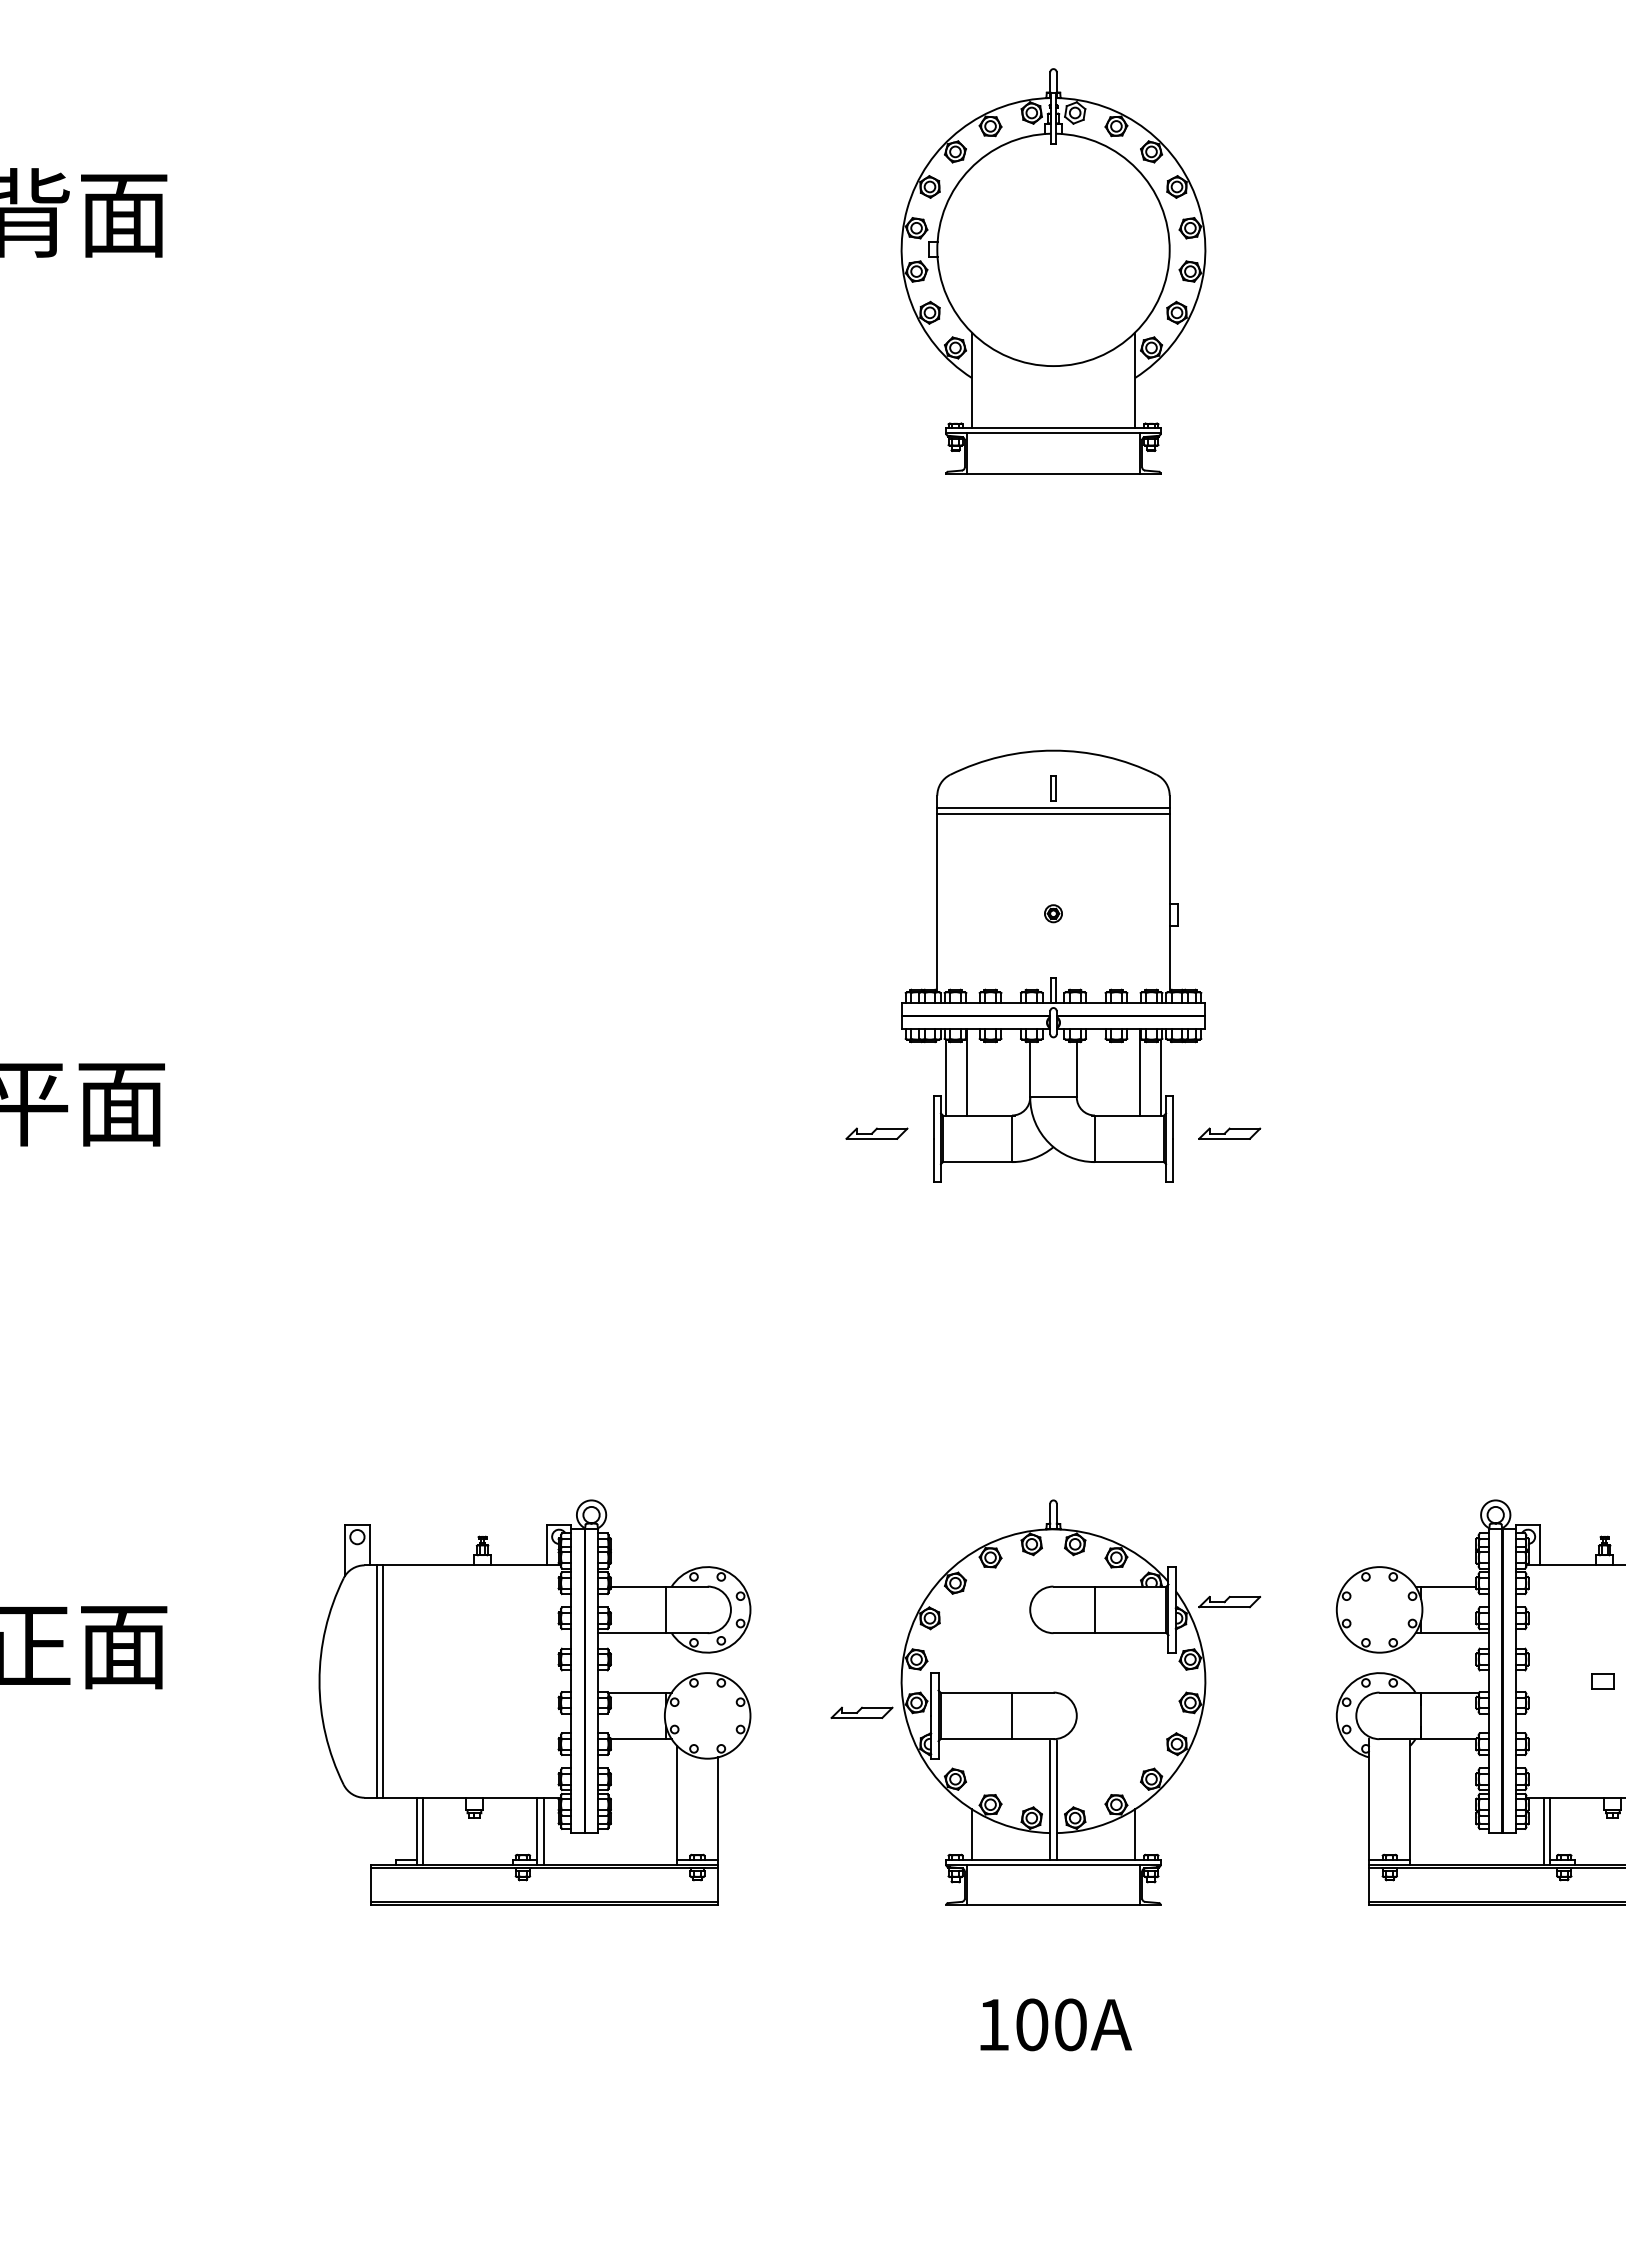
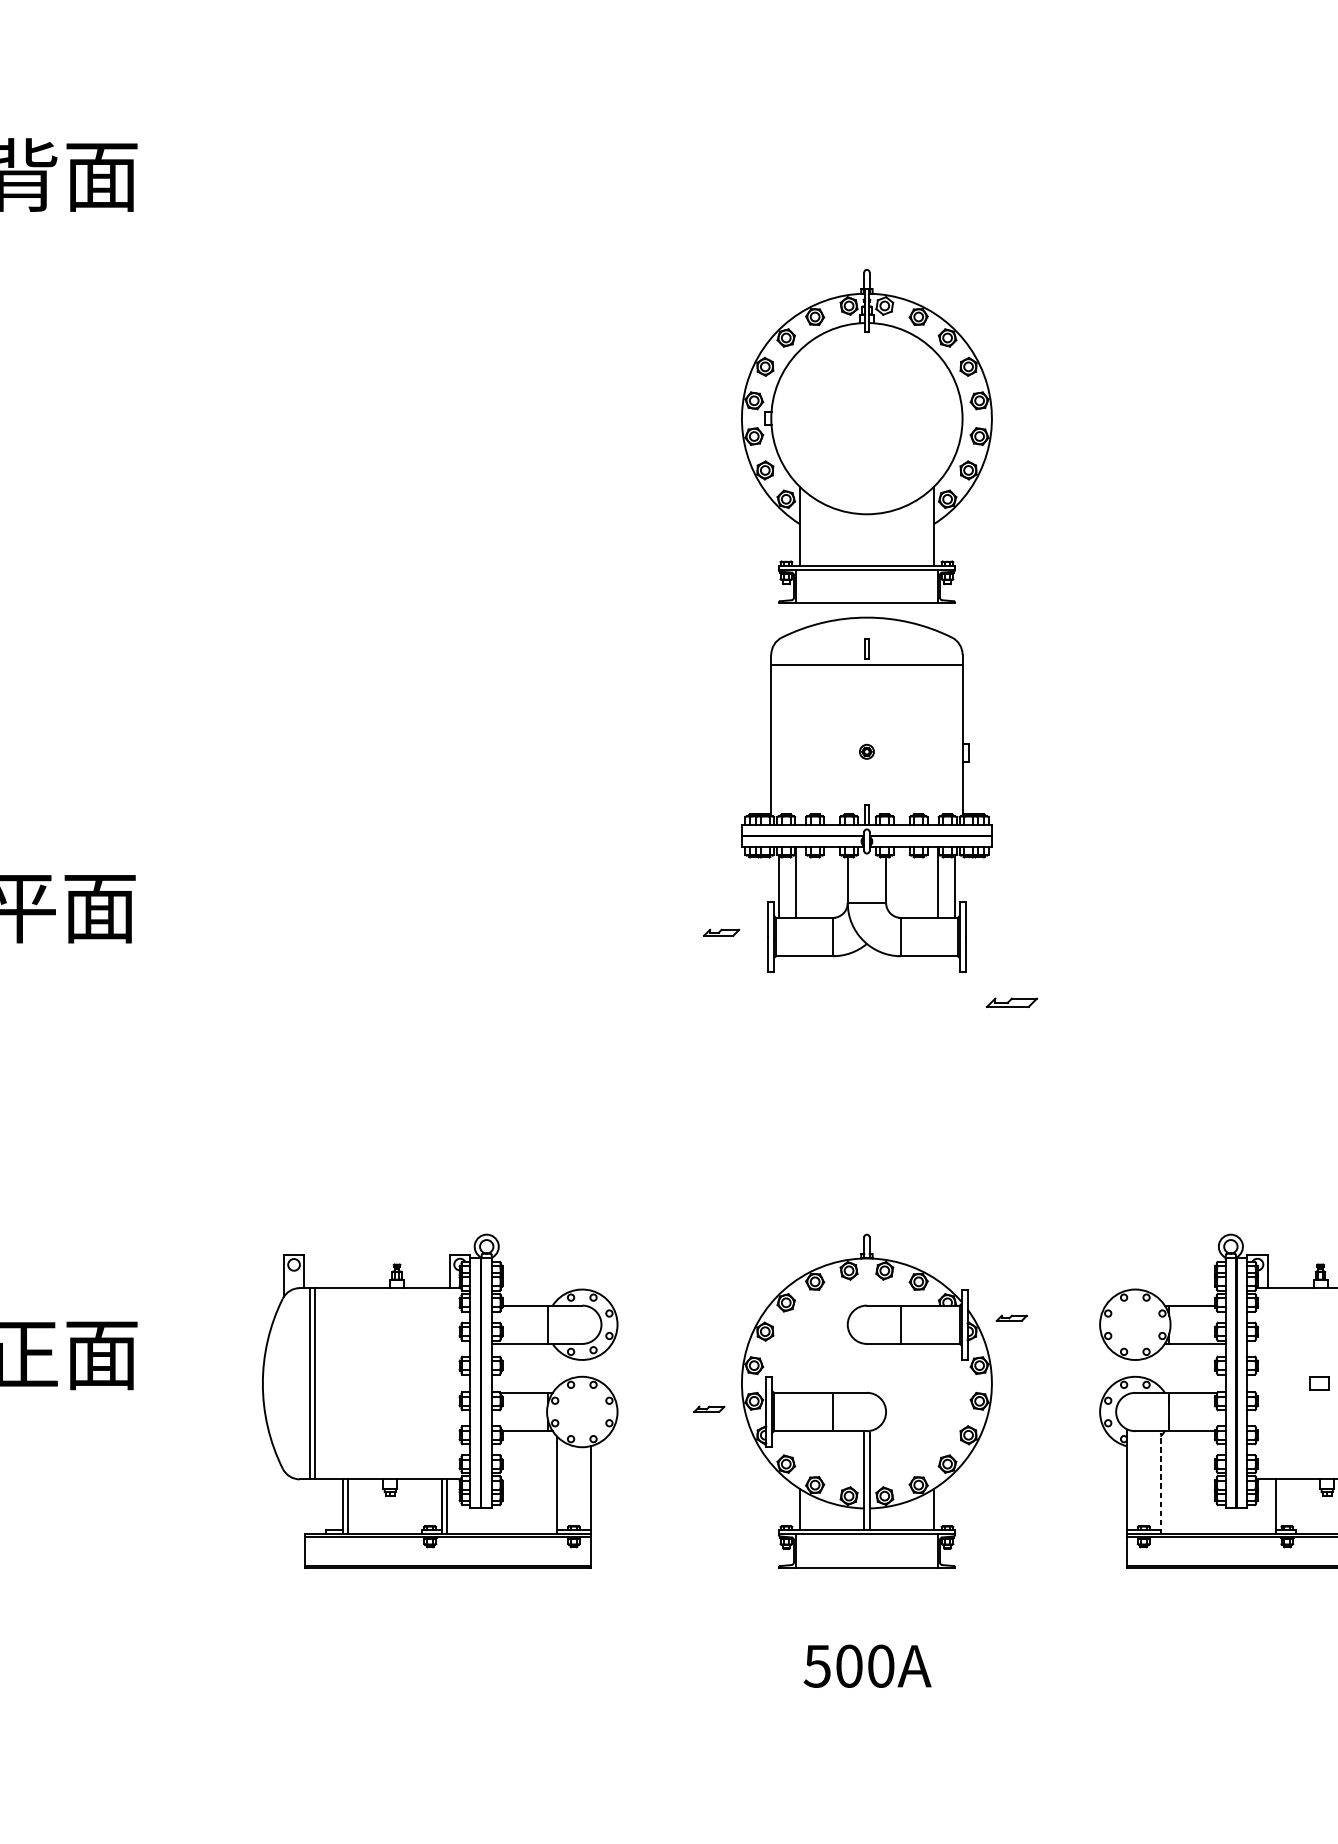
part: (1053, 271) -> (866, 436), moved
line: (1053, 813) -> (866, 669), removed
part: (876, 1133) -> (721, 932), size x0.7
part: (1229, 1133) -> (1011, 1002), moved
part: (1229, 1601) -> (1011, 1317), size x0.6
part: (861, 1712) -> (708, 1409), size x0.6
line: (1410, 1802) -> (1160, 1483), solid -> dashed
line: (1543, 1830) -> (1270, 1506), removed
text: (992, 2025) -> (816, 1666), 100A -> 500A

